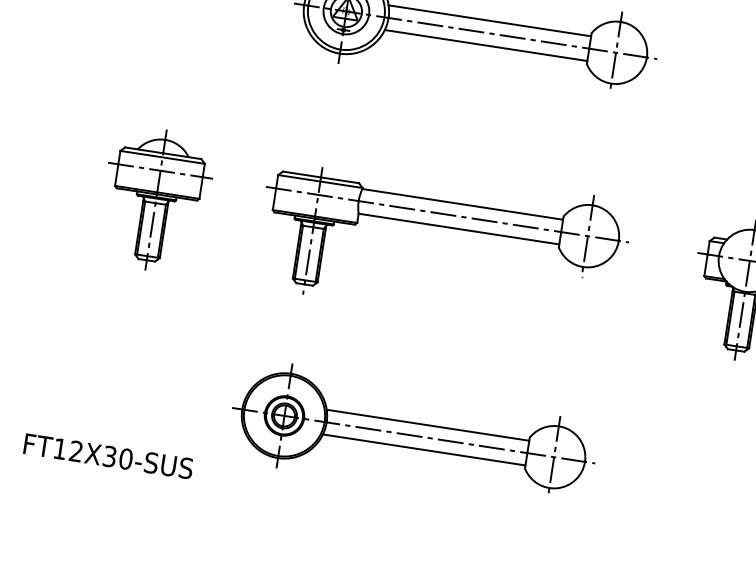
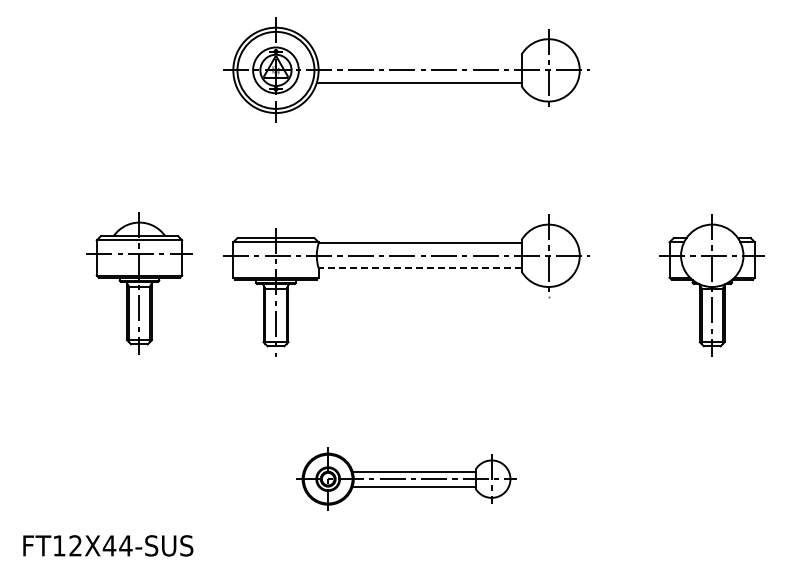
line: (489, 20) -> (418, 57), removed
part: (156, 200) -> (139, 283), moved
line: (458, 229) -> (419, 268), solid -> dashed
part: (413, 434) -> (406, 478), size x0.6
text: (117, 457) -> (117, 545), FT12X30-SUS -> FT12X44-SUS

